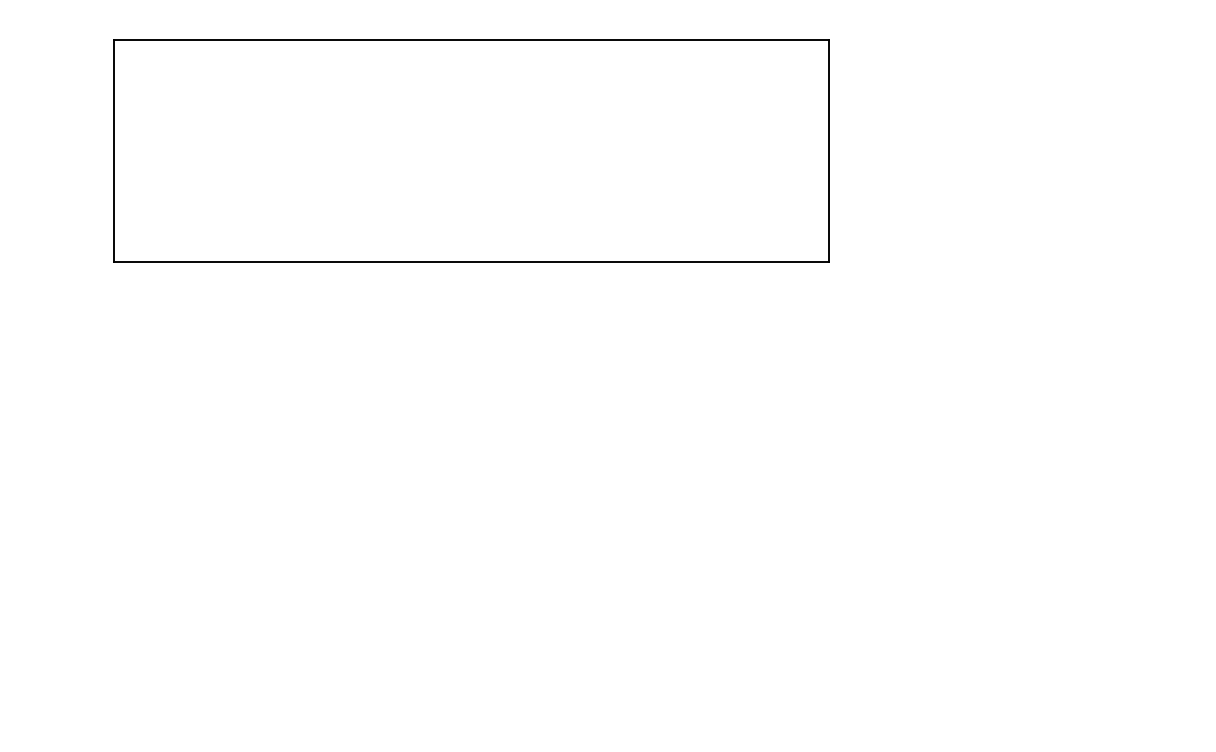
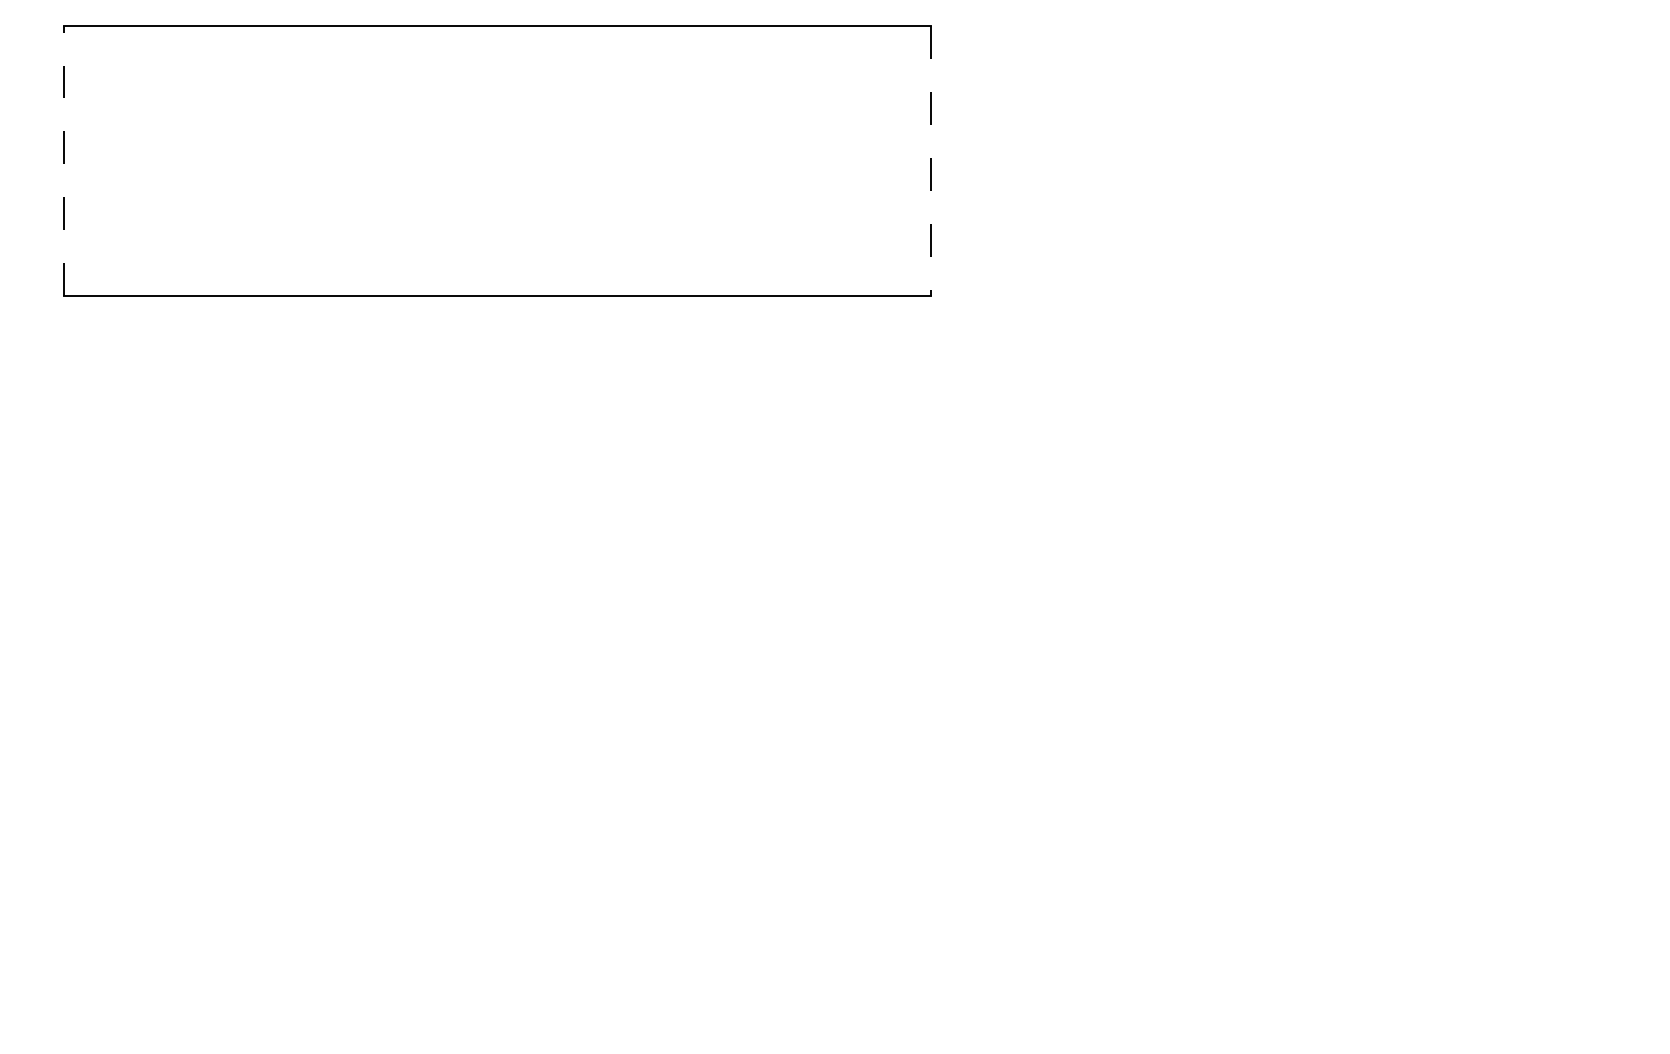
line: (114, 150) -> (63, 161), solid -> dashed
line: (829, 150) -> (931, 161), solid -> dashed

